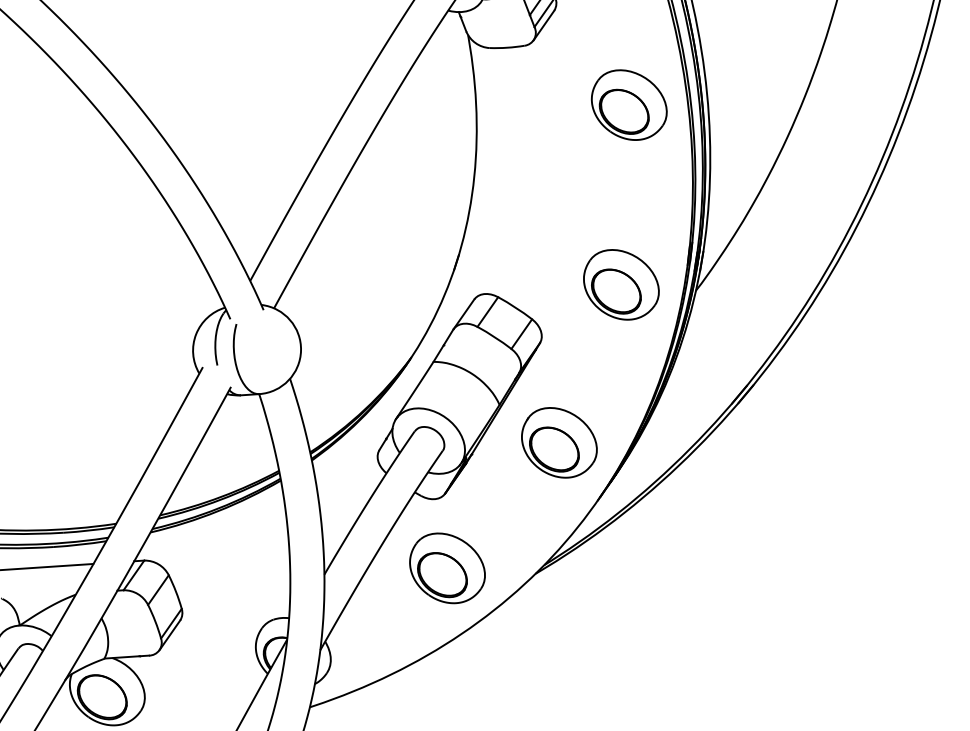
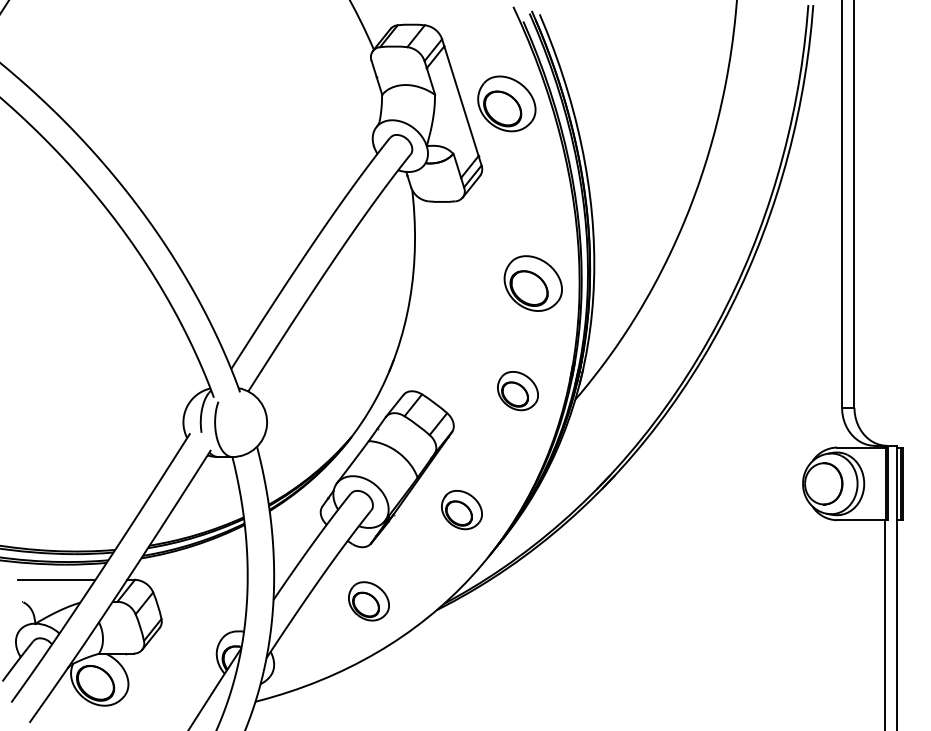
part: (628, 105) -> (532, 283), moved
part: (620, 284) -> (517, 390), size x0.7
part: (558, 442) -> (461, 509), size x0.7
part: (446, 568) -> (368, 601), size x0.7

